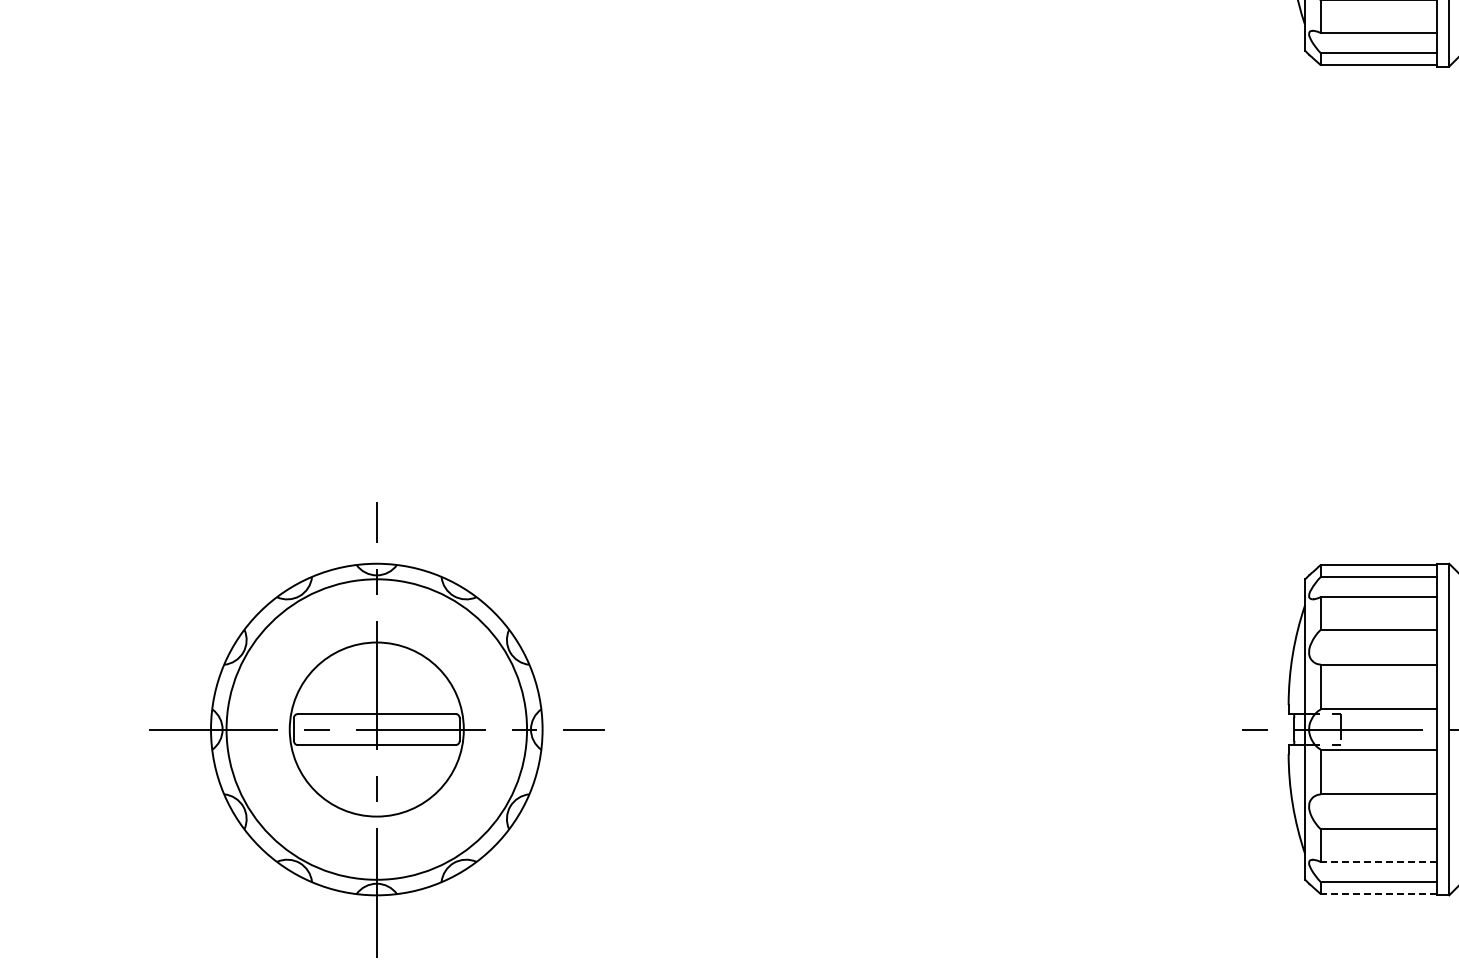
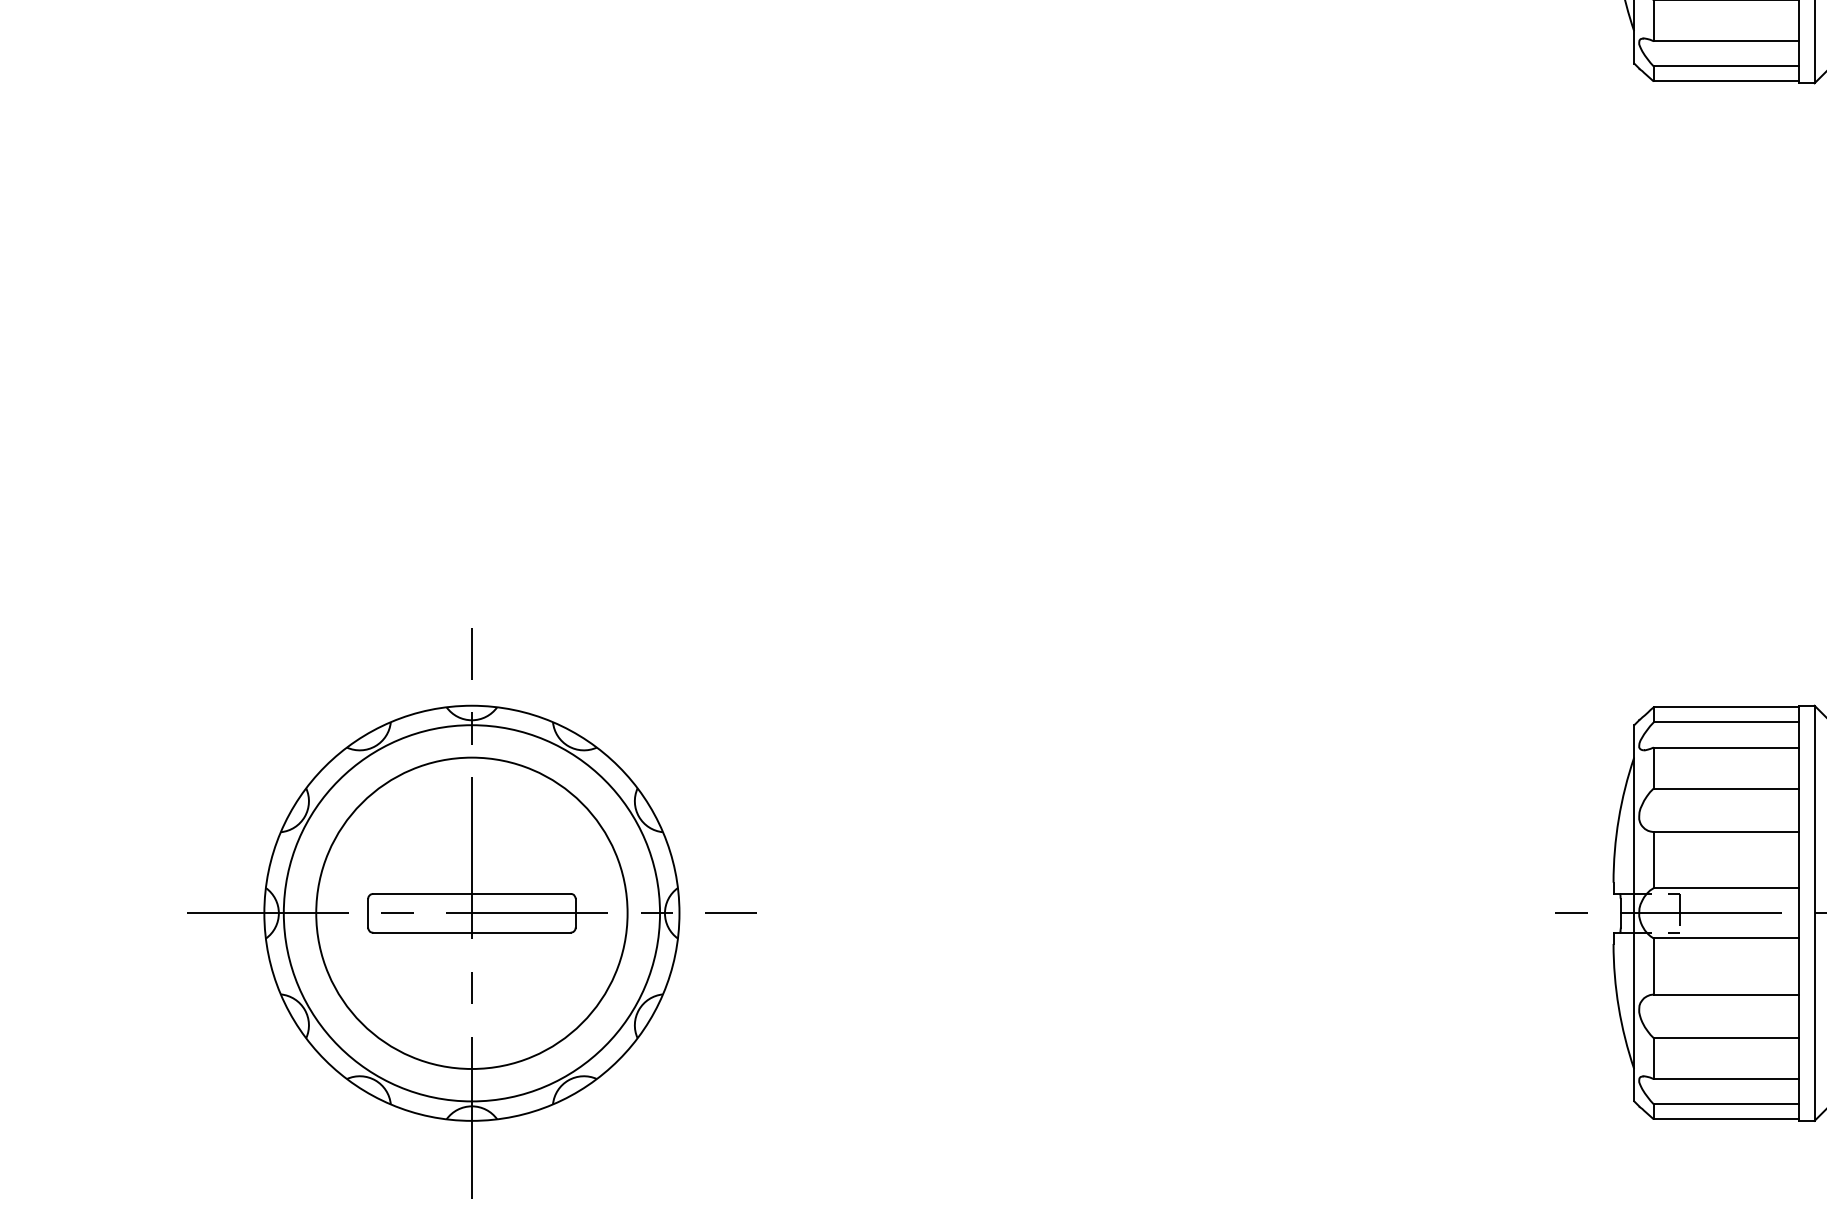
circle: (376, 729) -> (471, 913), size x1.43
line: (1378, 861) -> (1726, 1078), dashed -> solid
line: (1378, 894) -> (1726, 1119), dashed -> solid

